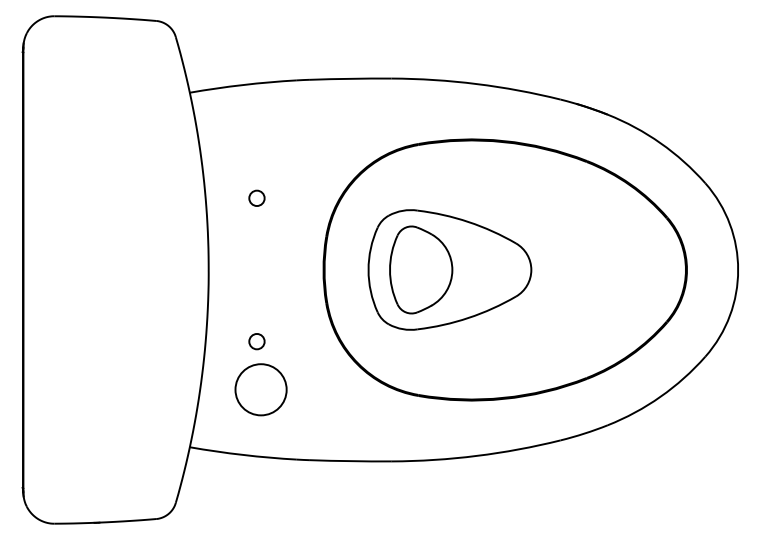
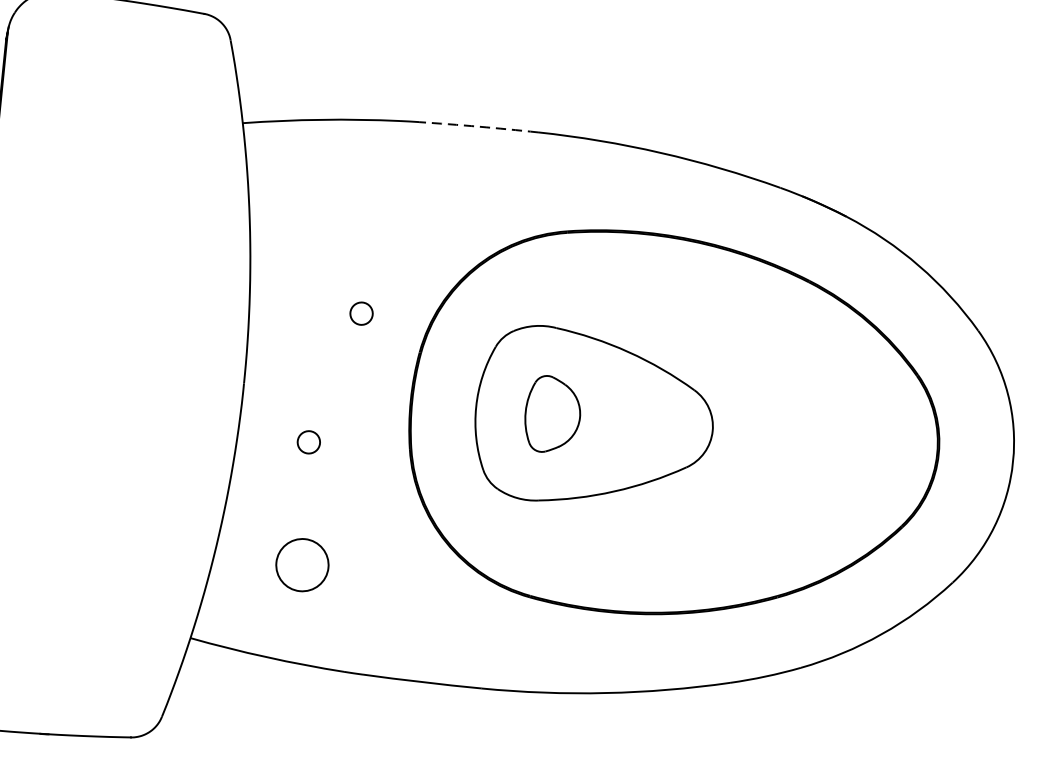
arc: (350, 78) -> (478, 126), solid -> dashed
circle: (256, 197) -> (361, 312), moved
part: (421, 269) -> (553, 414), size x0.6
circle: (256, 341) -> (308, 442), moved
circle: (260, 389) -> (301, 564), size x0.7

